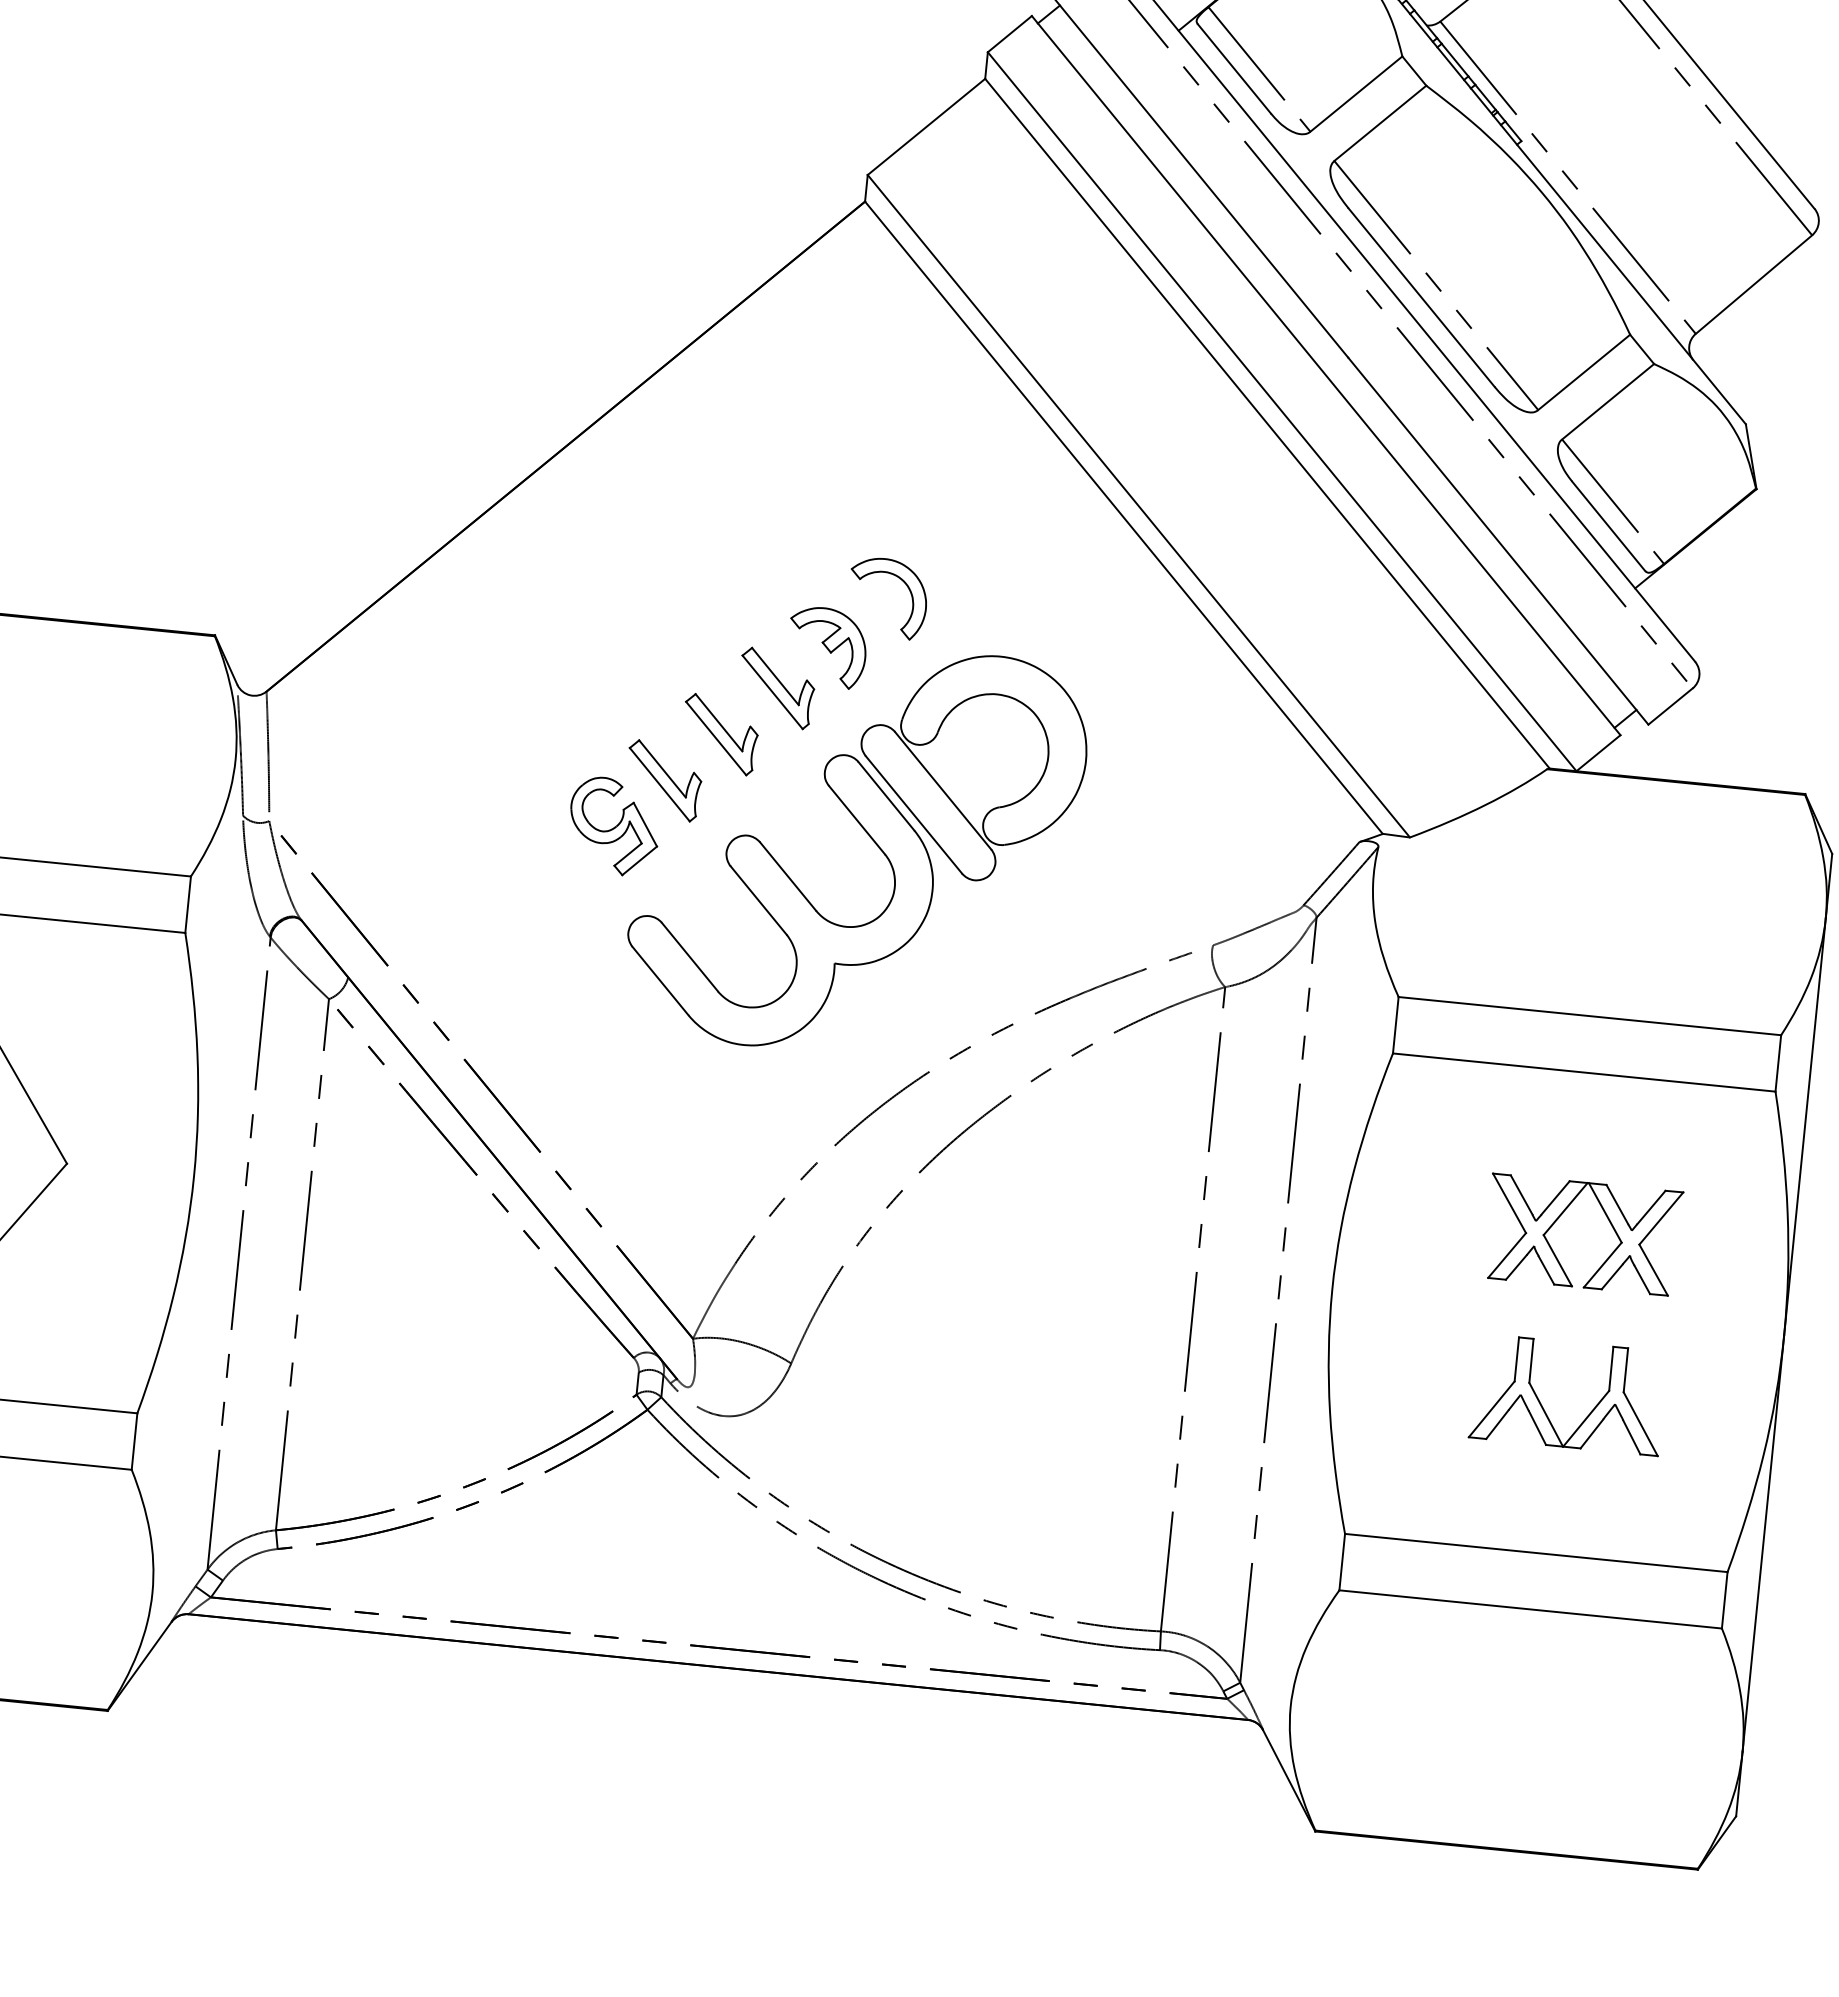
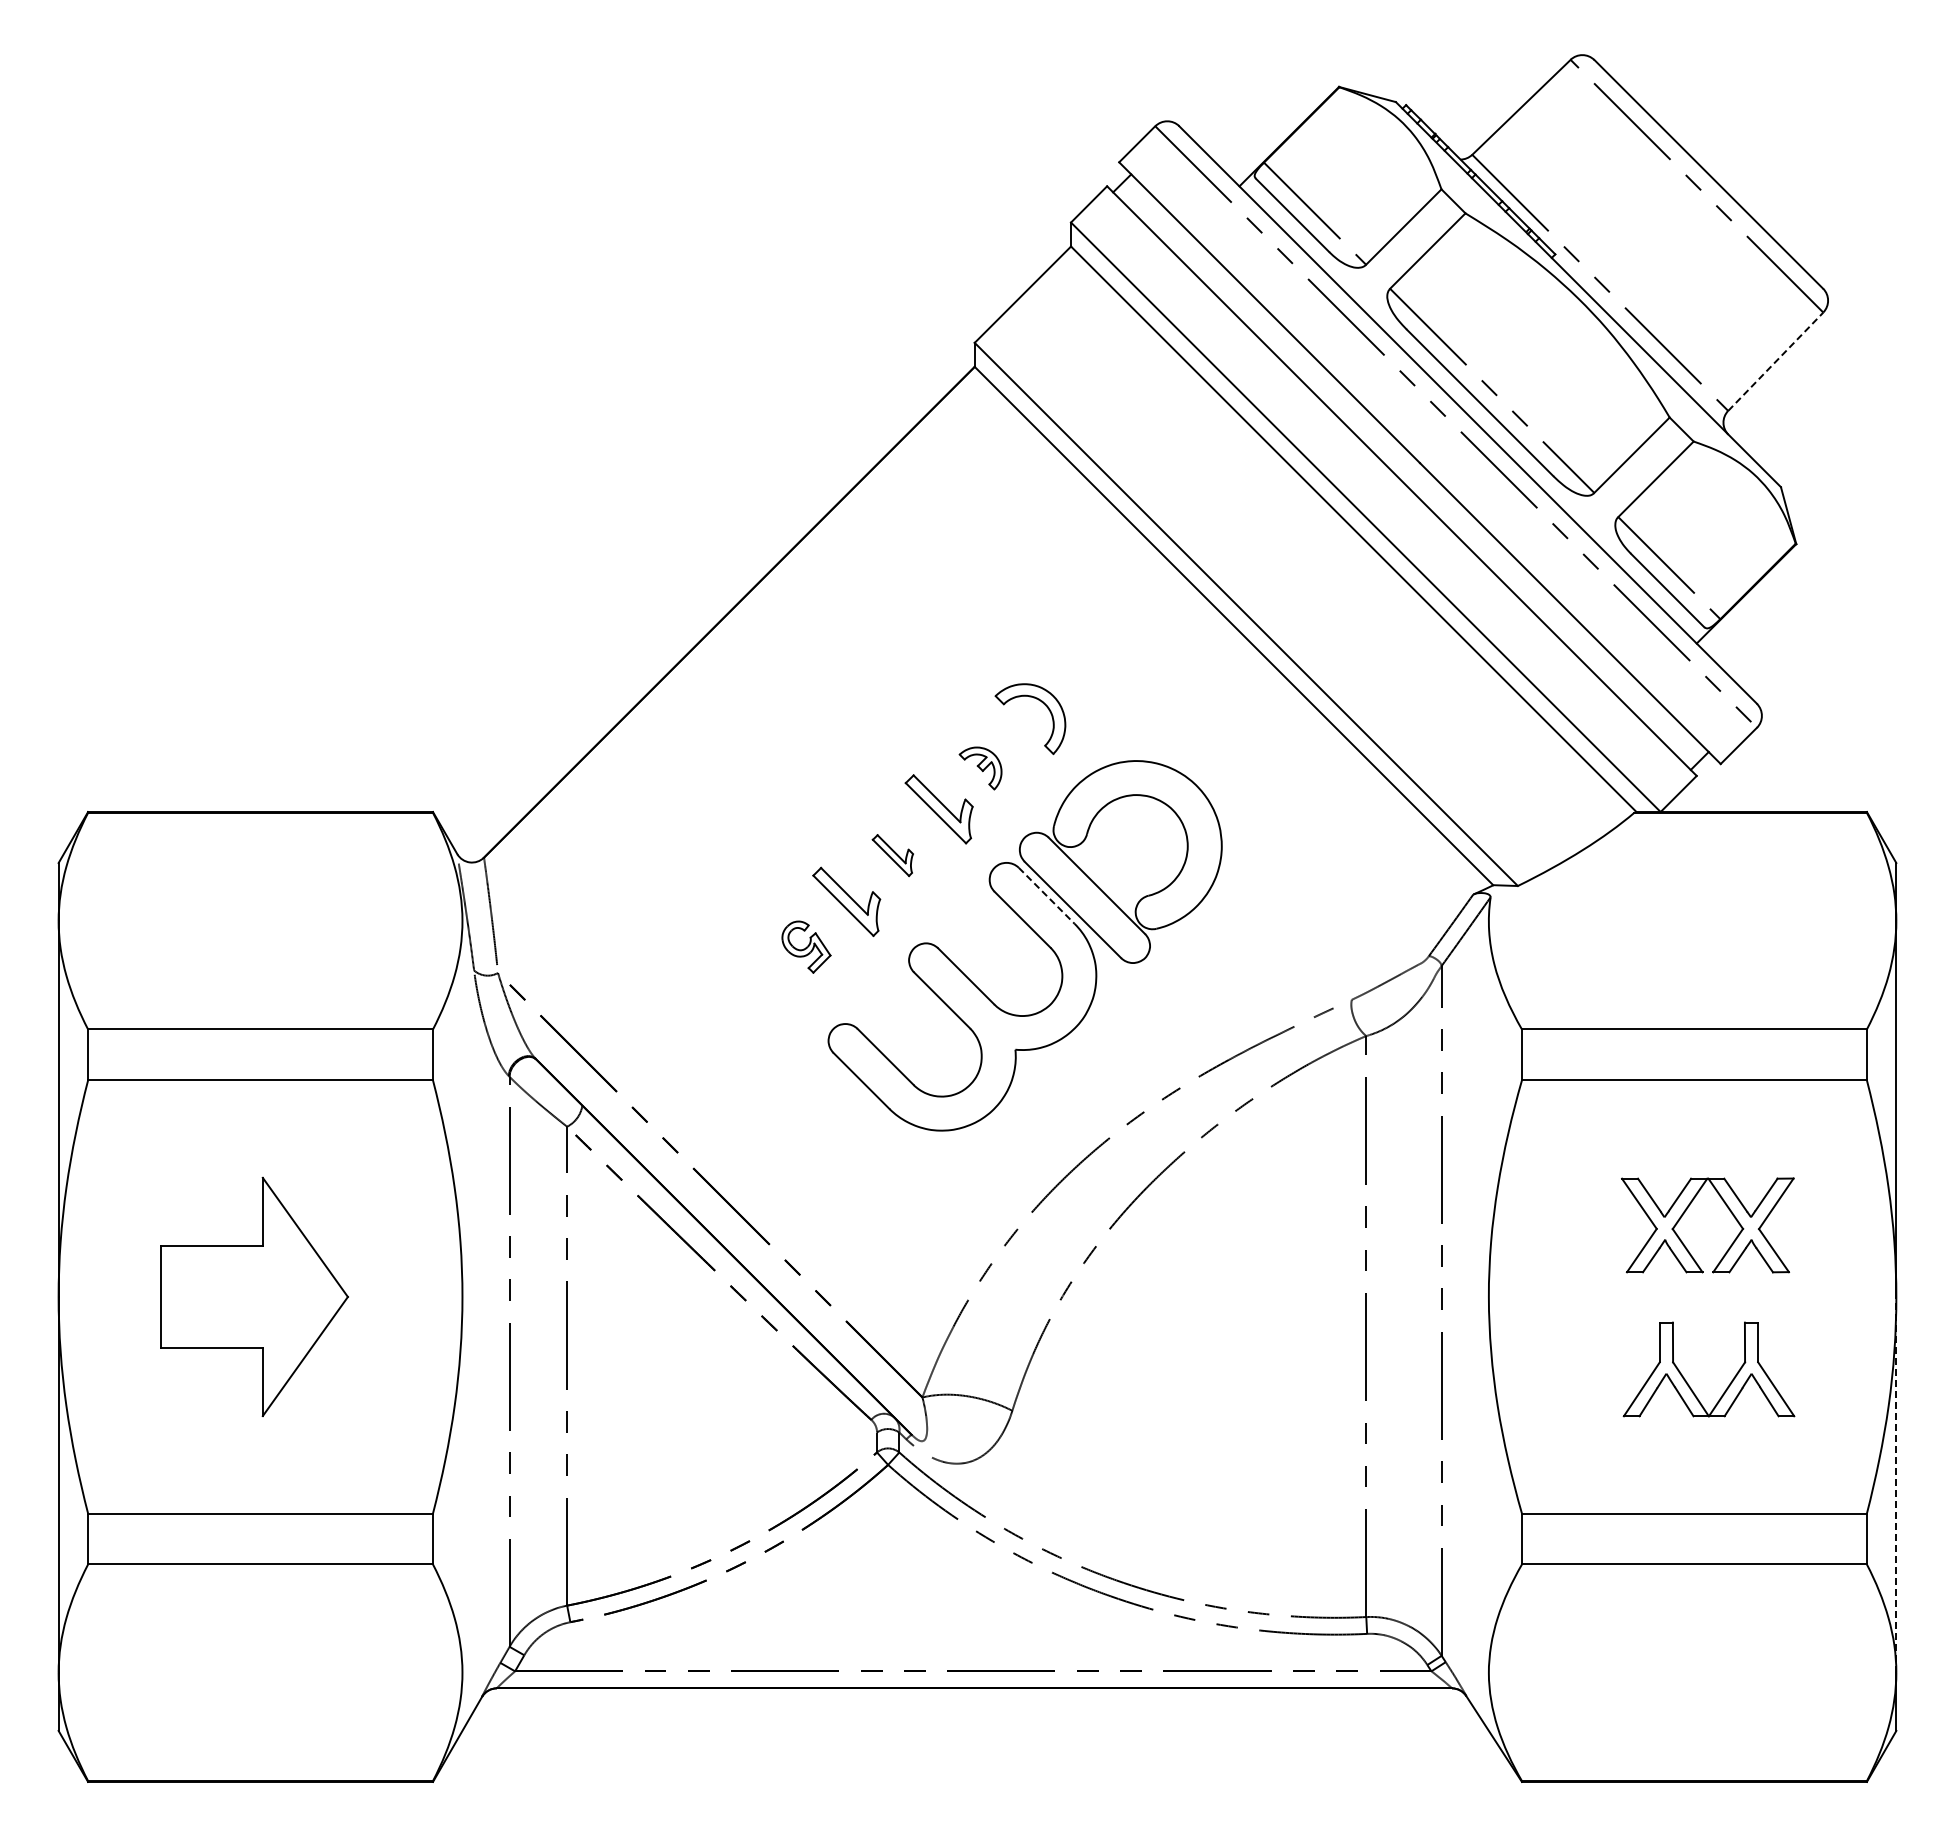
line: (1754, 284) -> (1776, 361), solid -> dashed
part: (827, 647) -> (980, 768), size x0.6
part: (719, 734) -> (892, 855), size x0.6
line: (886, 795) -> (1046, 895), solid -> dashed
part: (614, 825) -> (806, 946), size x0.6
line: (1763, 1543) -> (1896, 1484), solid -> dashed

